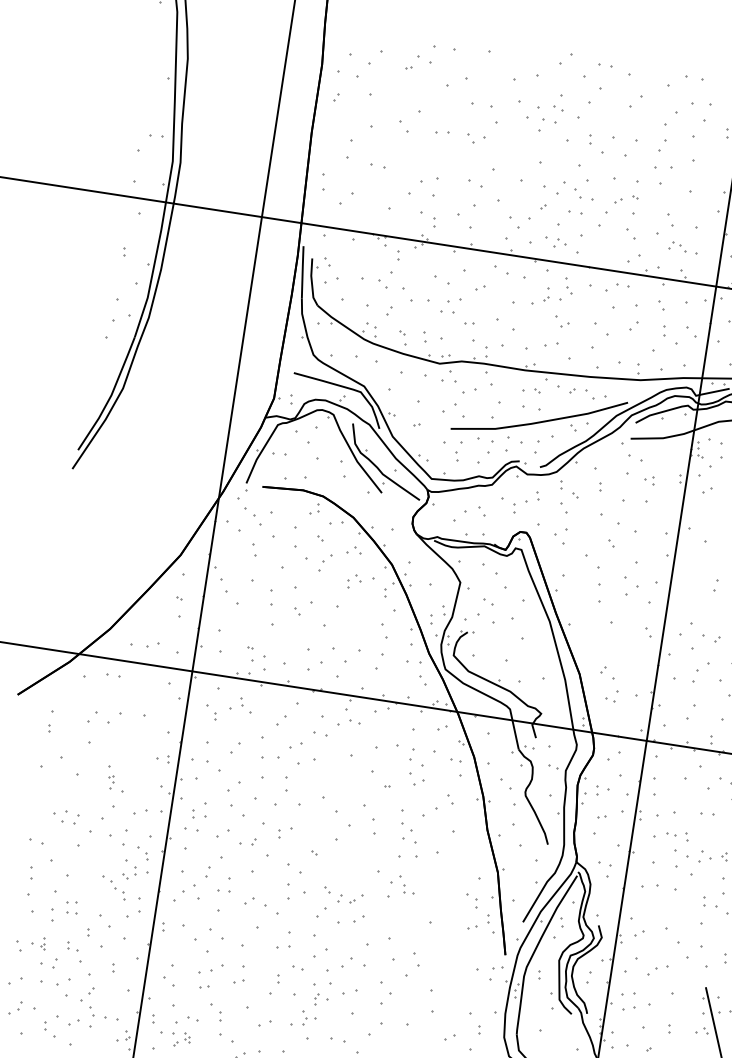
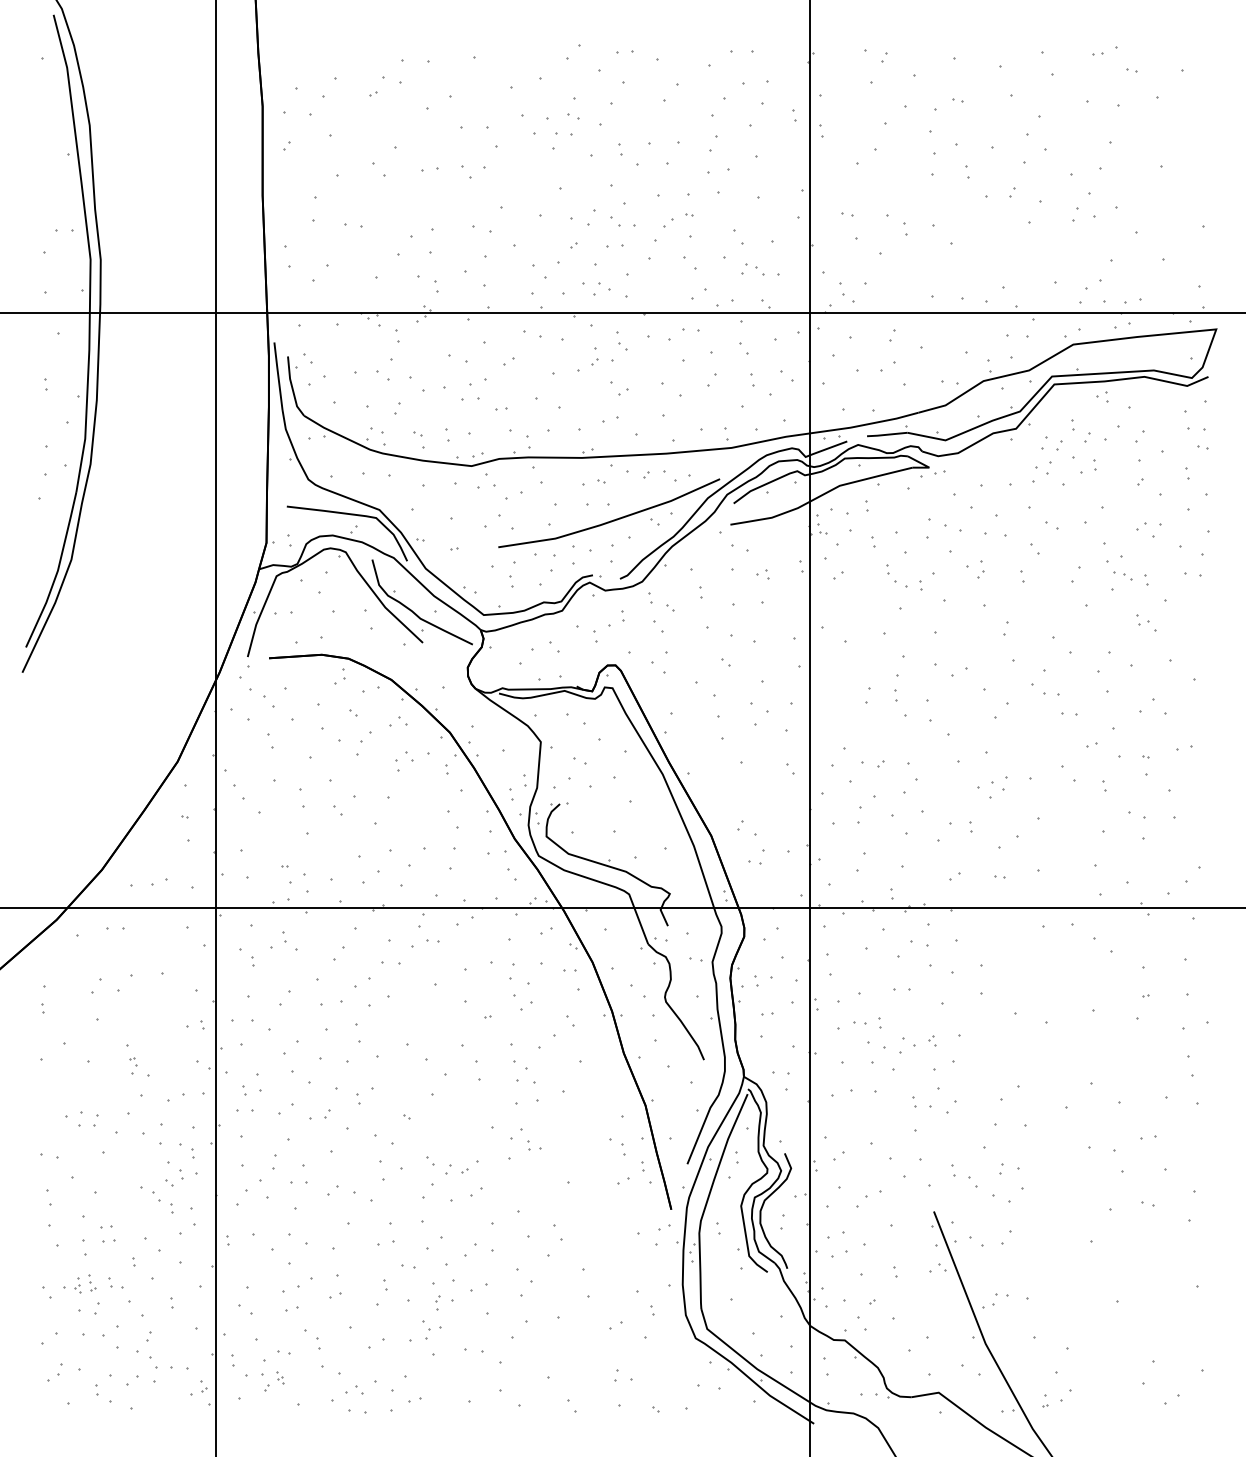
part: (54, 943) -> (92, 1282), added

